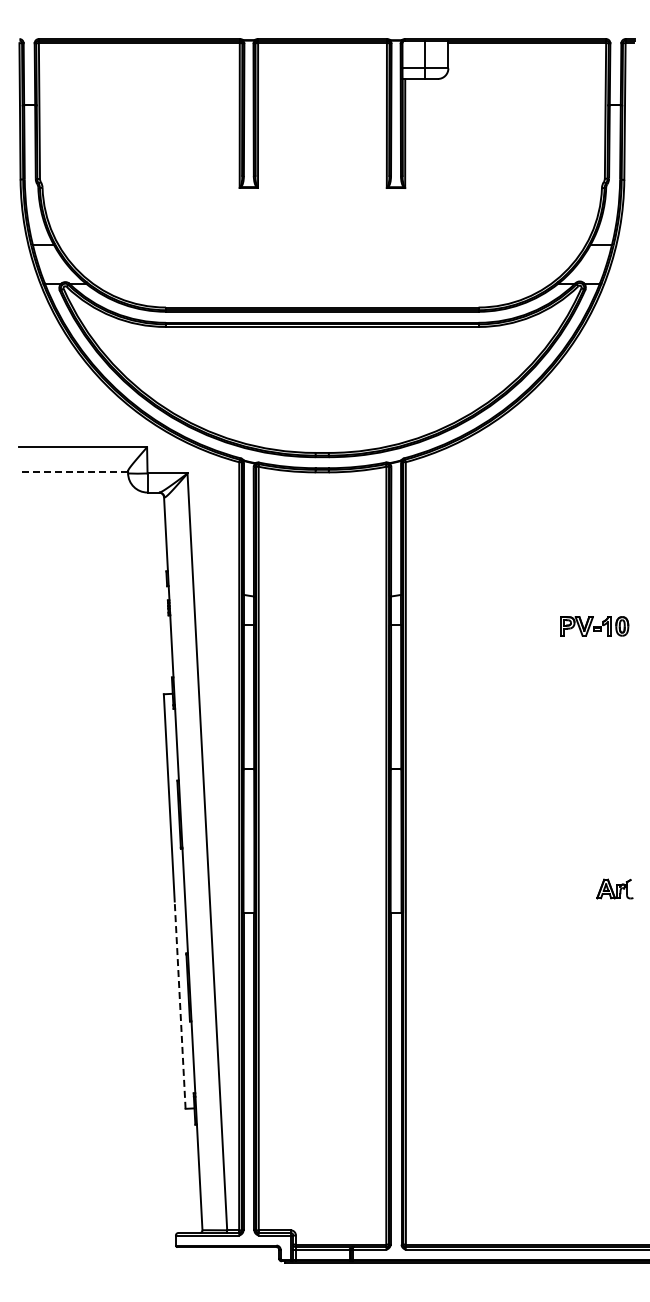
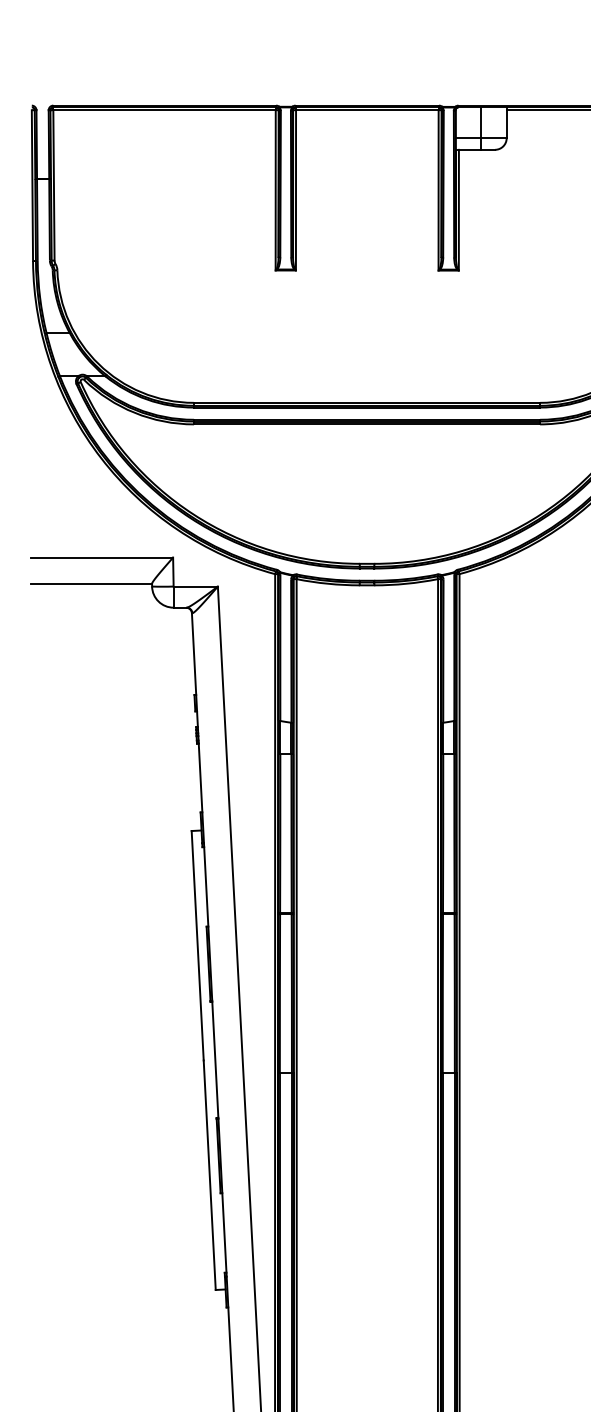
line: (73, 471) -> (91, 584), dashed -> solid
line: (180, 1005) -> (210, 1175), dashed -> solid

